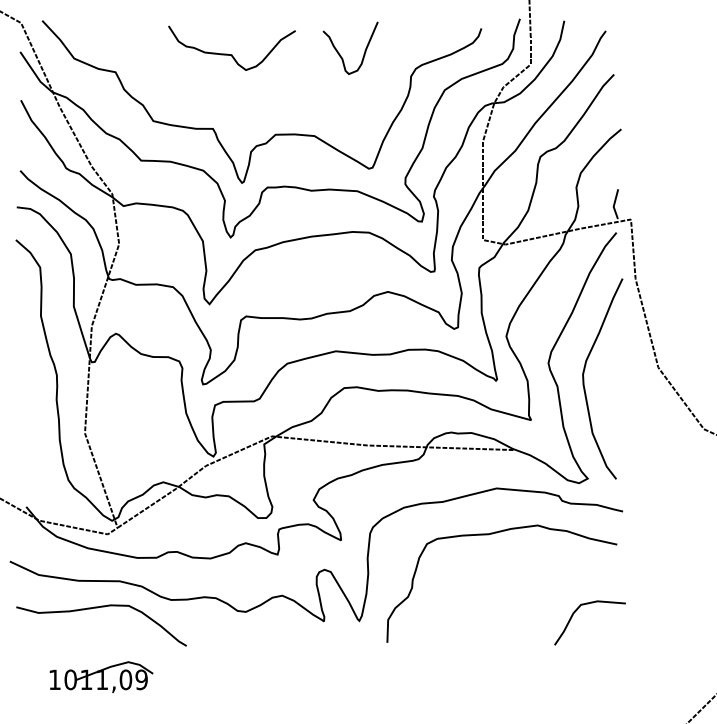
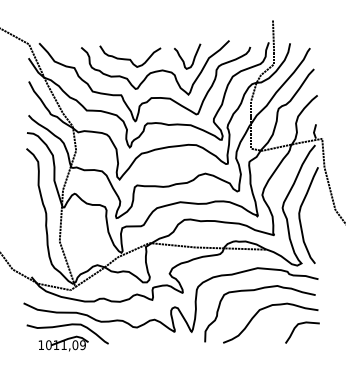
curve: (284, 77) -> (155, 70), added
curve: (510, 574) -> (264, 309), added
part: (101, 676) -> (63, 343), moved

